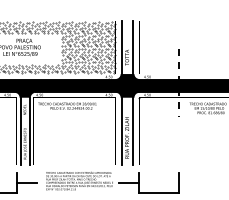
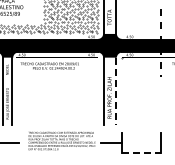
line: (133, 131) -> (115, 91), solid -> dashed
line: (159, 192) -> (141, 152), solid -> dashed

